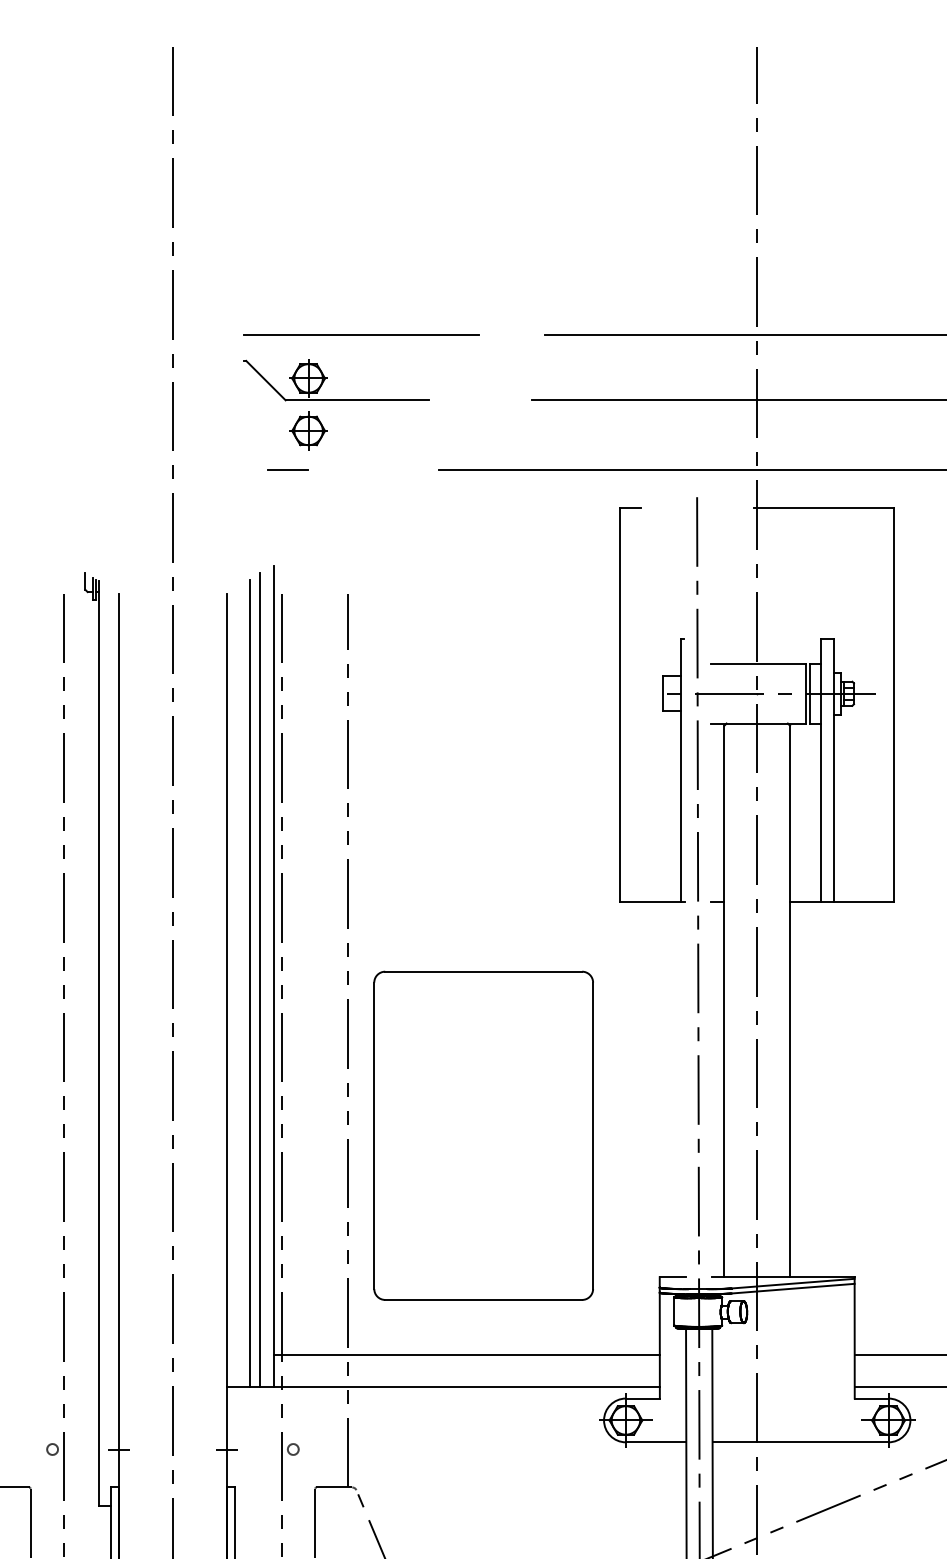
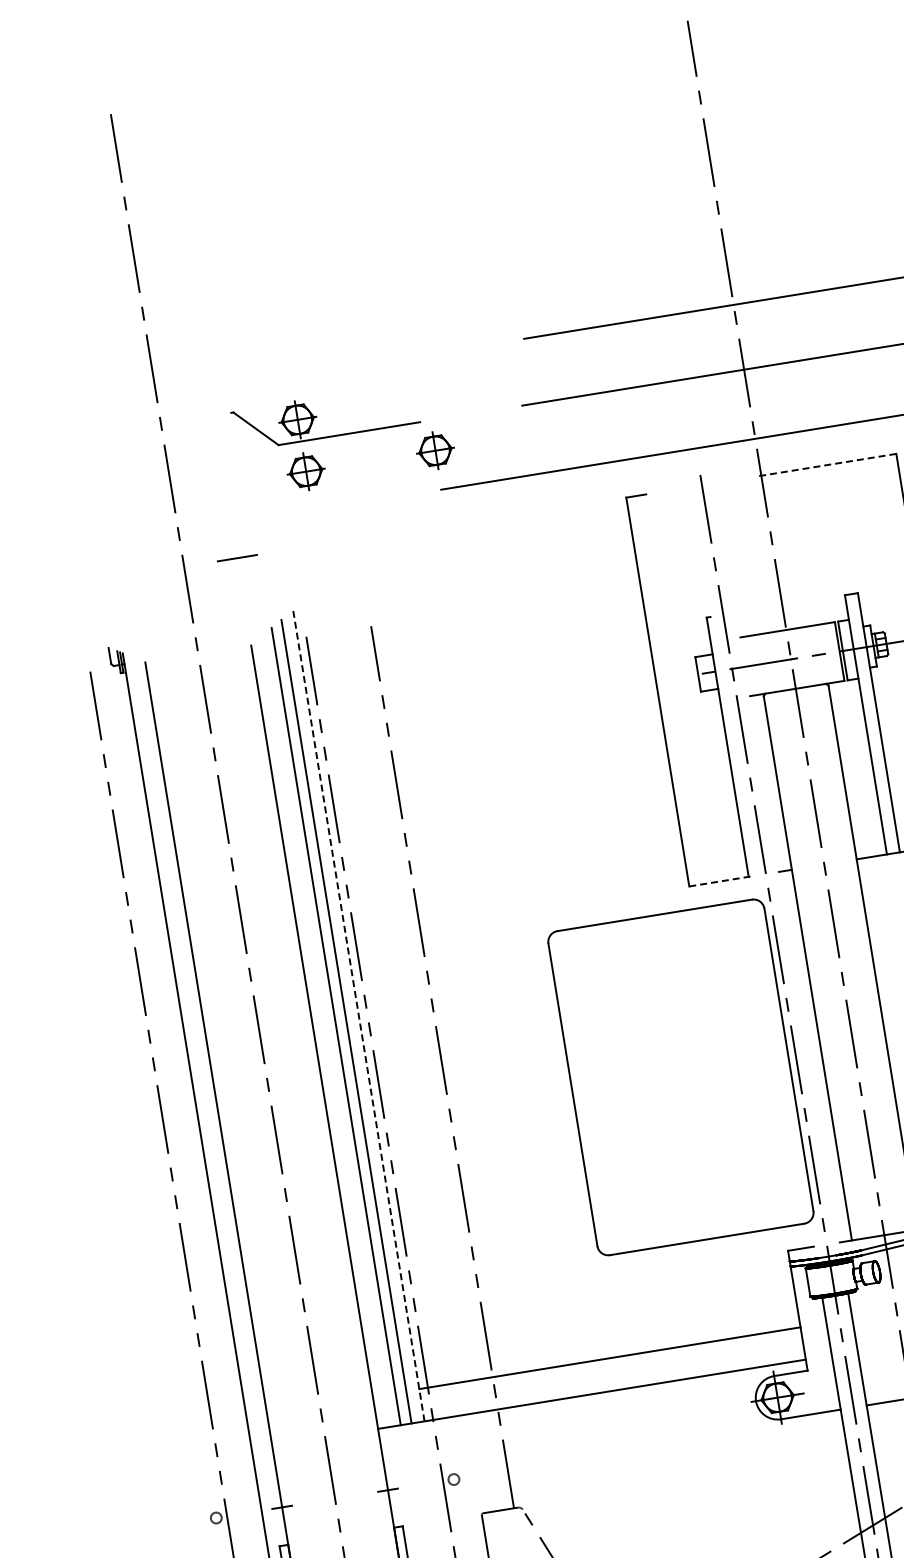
line: (361, 334) -> (342, 367), removed
part: (439, 430) -> (435, 450), added
line: (287, 469) -> (236, 557), moved
line: (823, 507) -> (826, 464), solid -> dashed
line: (653, 901) -> (721, 881), solid -> dashed
line: (273, 976) -> (358, 1015), solid -> dashed
part: (483, 1135) -> (680, 1077), moved

